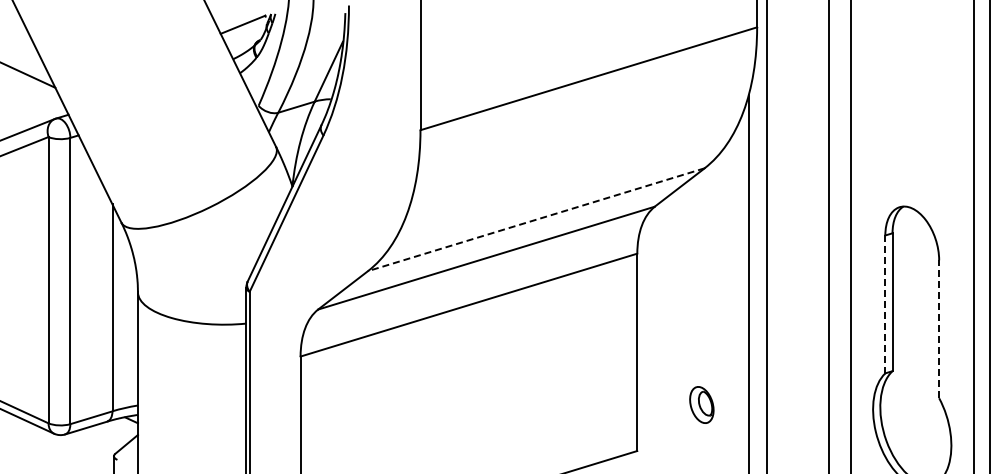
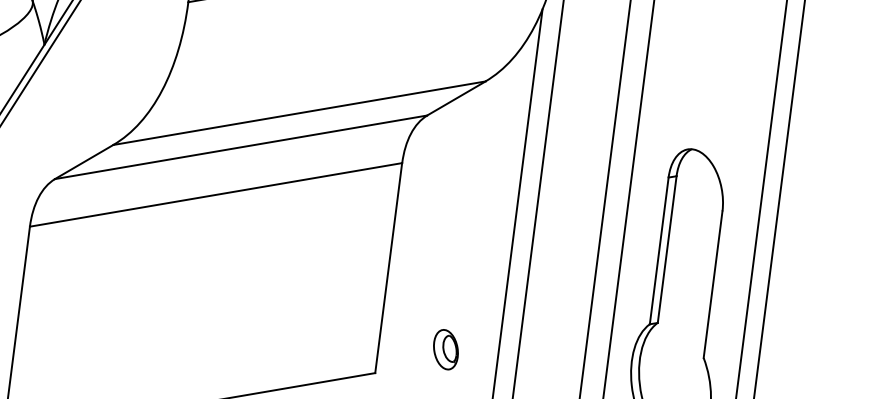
line: (535, 219) -> (298, 112), dashed -> solid
line: (885, 304) -> (659, 251), dashed -> solid
line: (939, 329) -> (713, 284), dashed -> solid
part: (701, 404) -> (445, 349), moved

